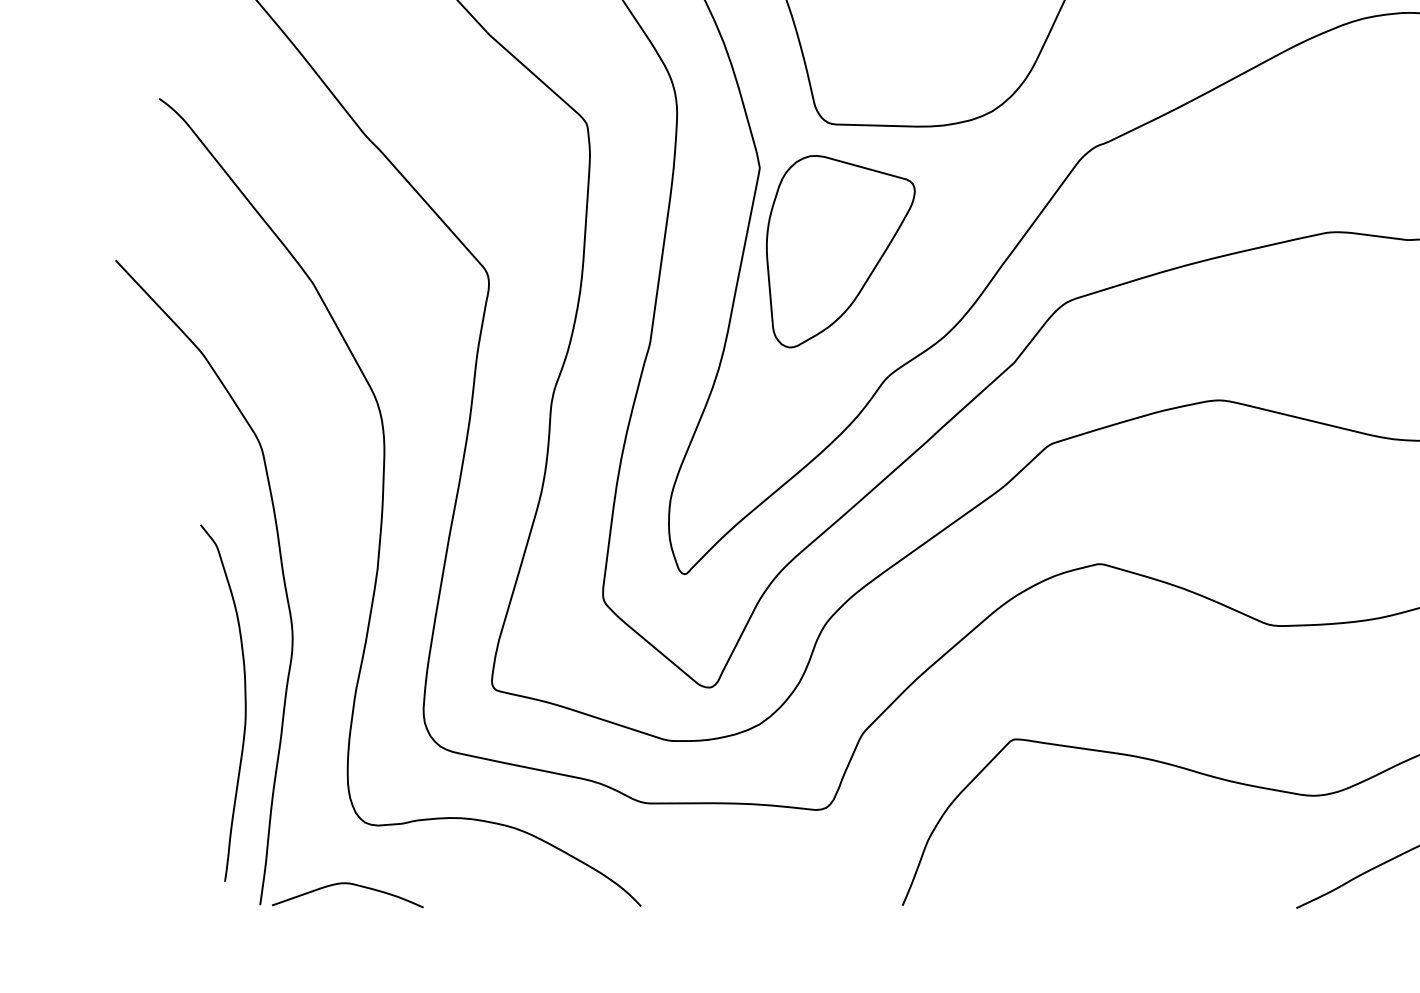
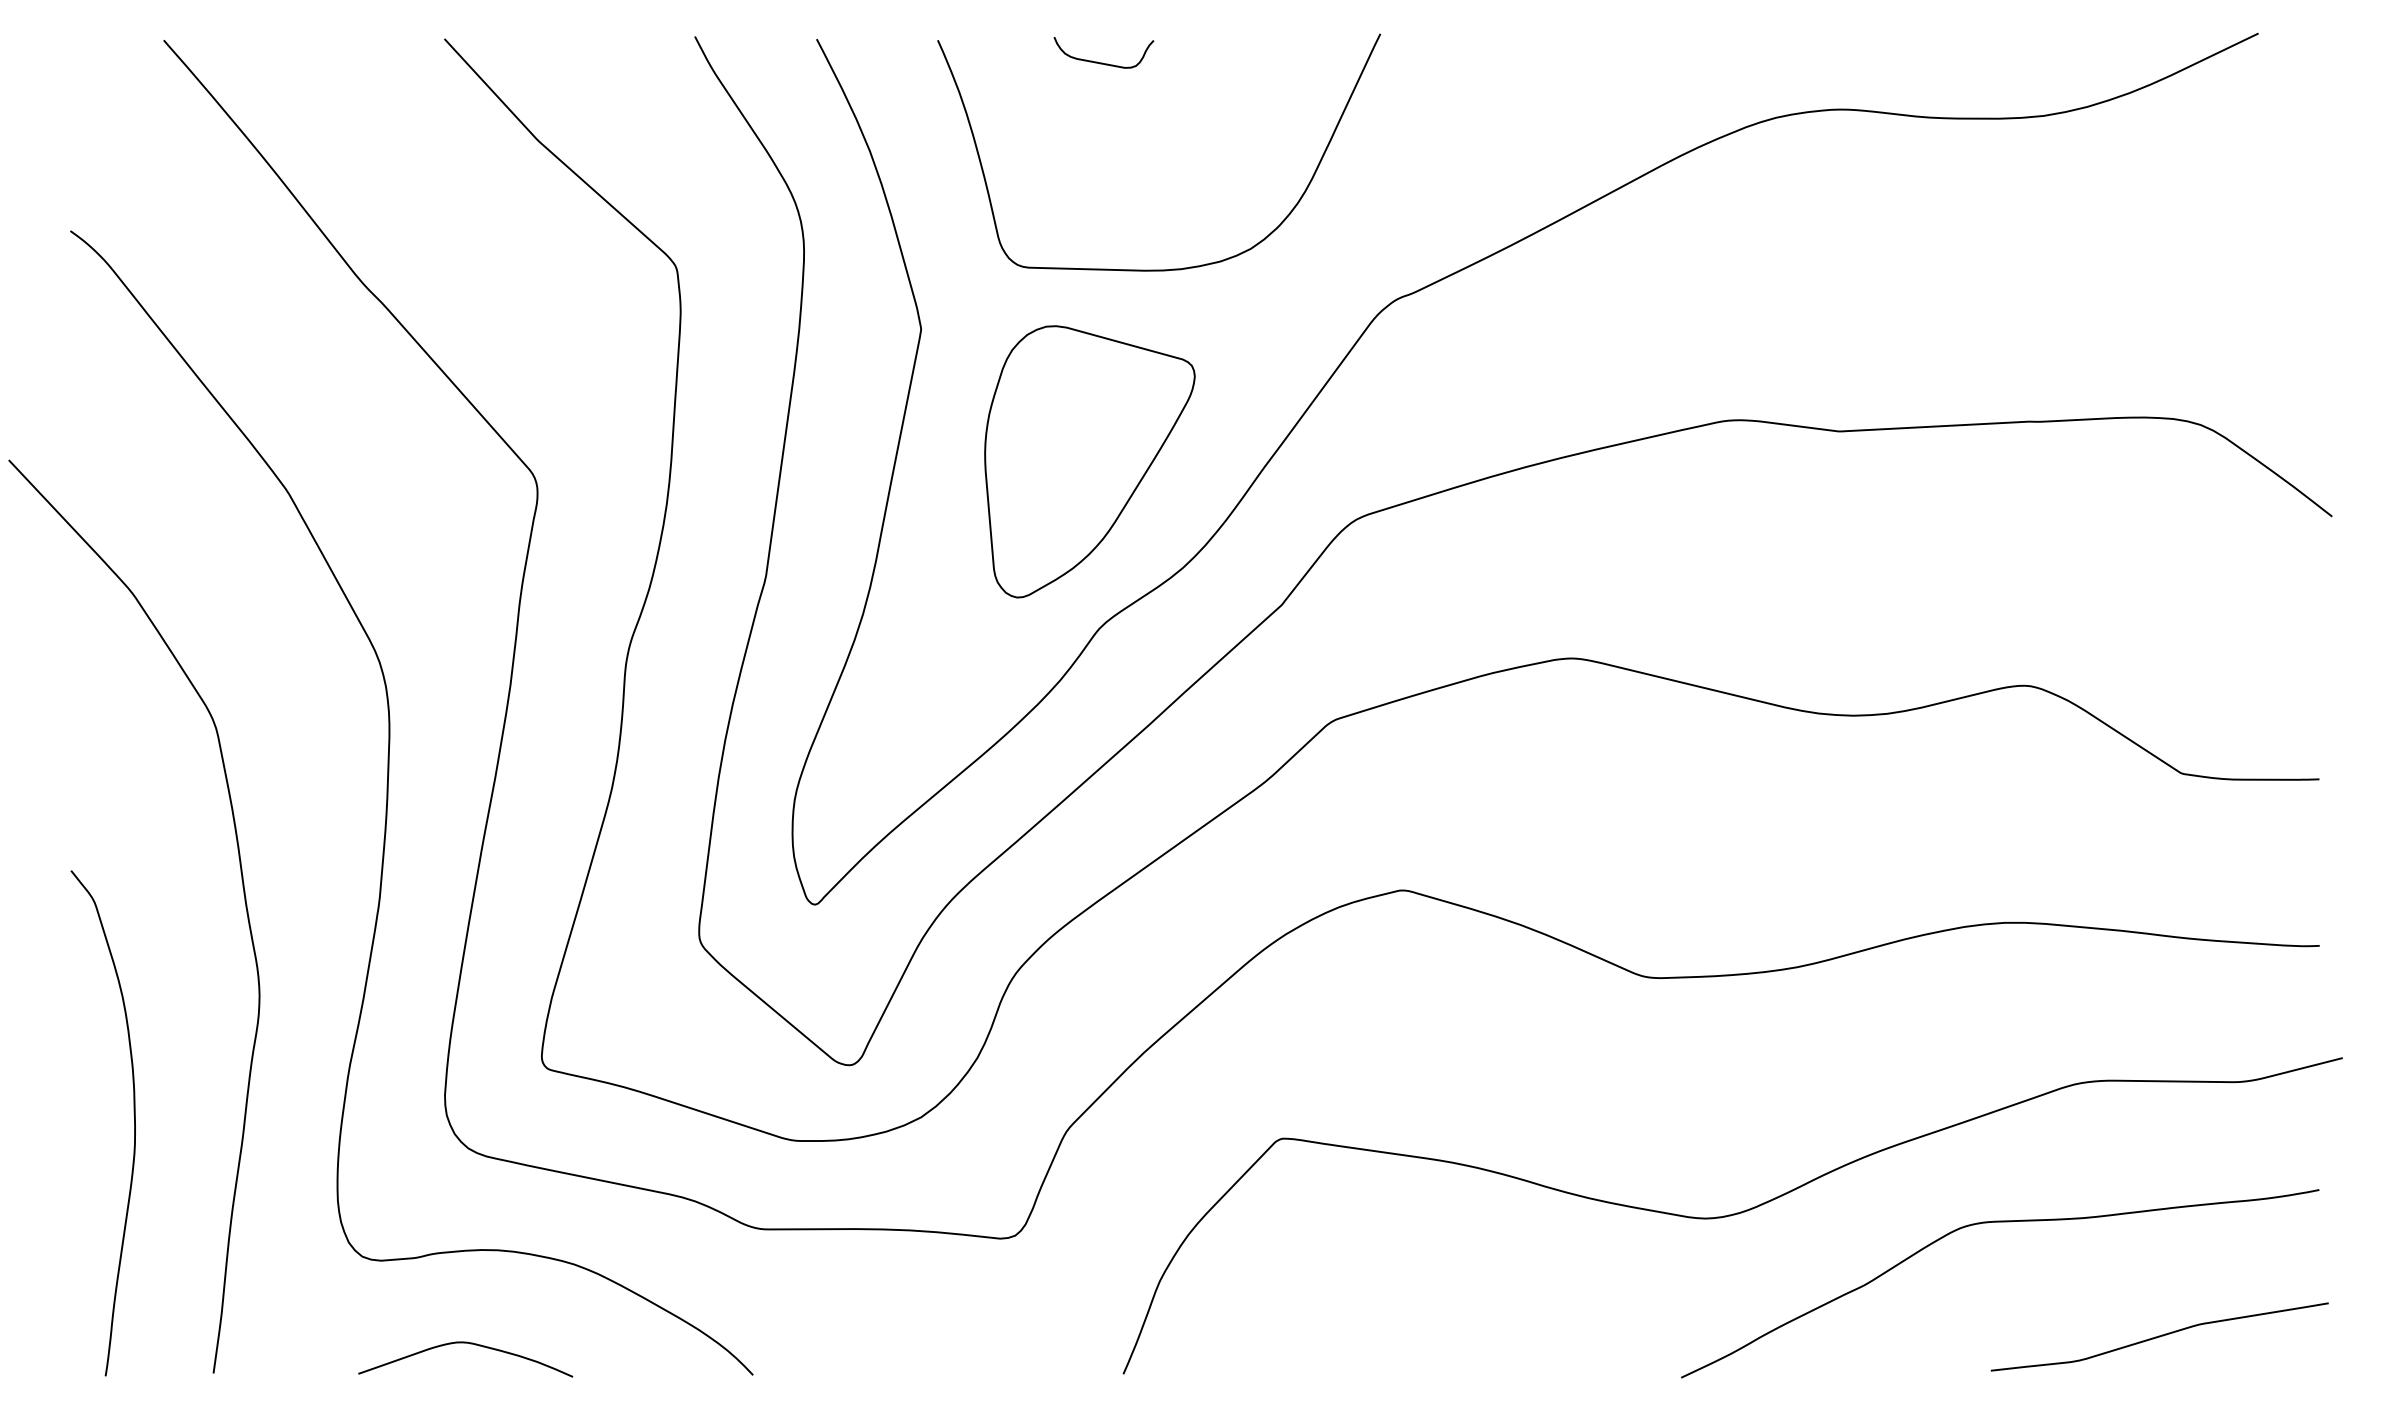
part: (840, 251) -> (1089, 461), moved
curve: (245, 703) -> (134, 1123), moved
curve: (351, 884) -> (470, 1344), moved

